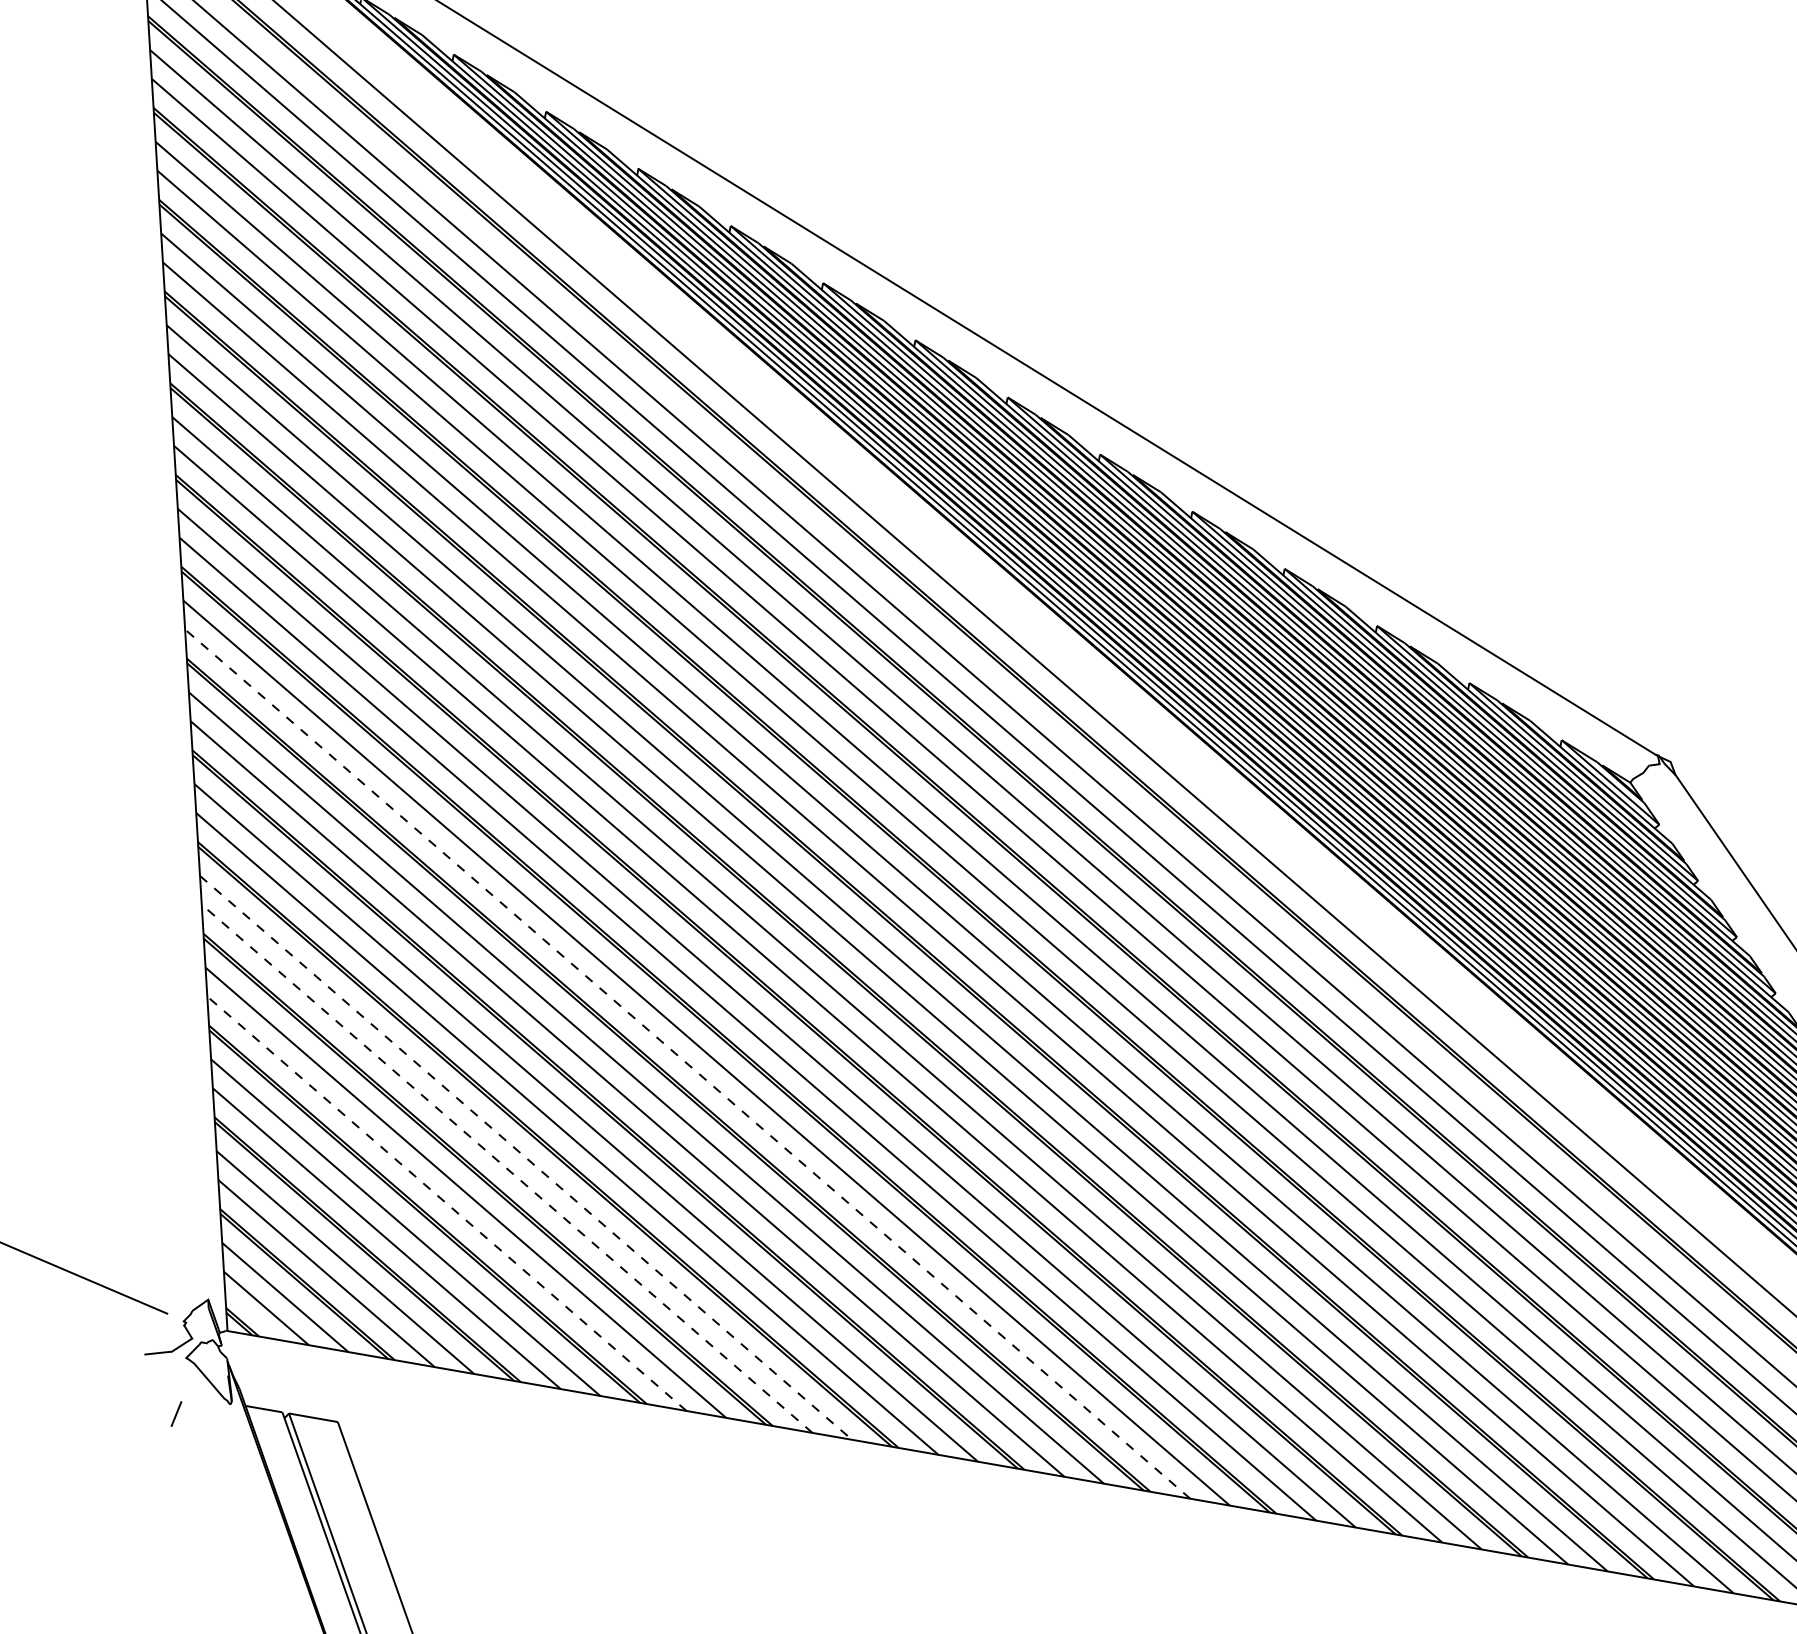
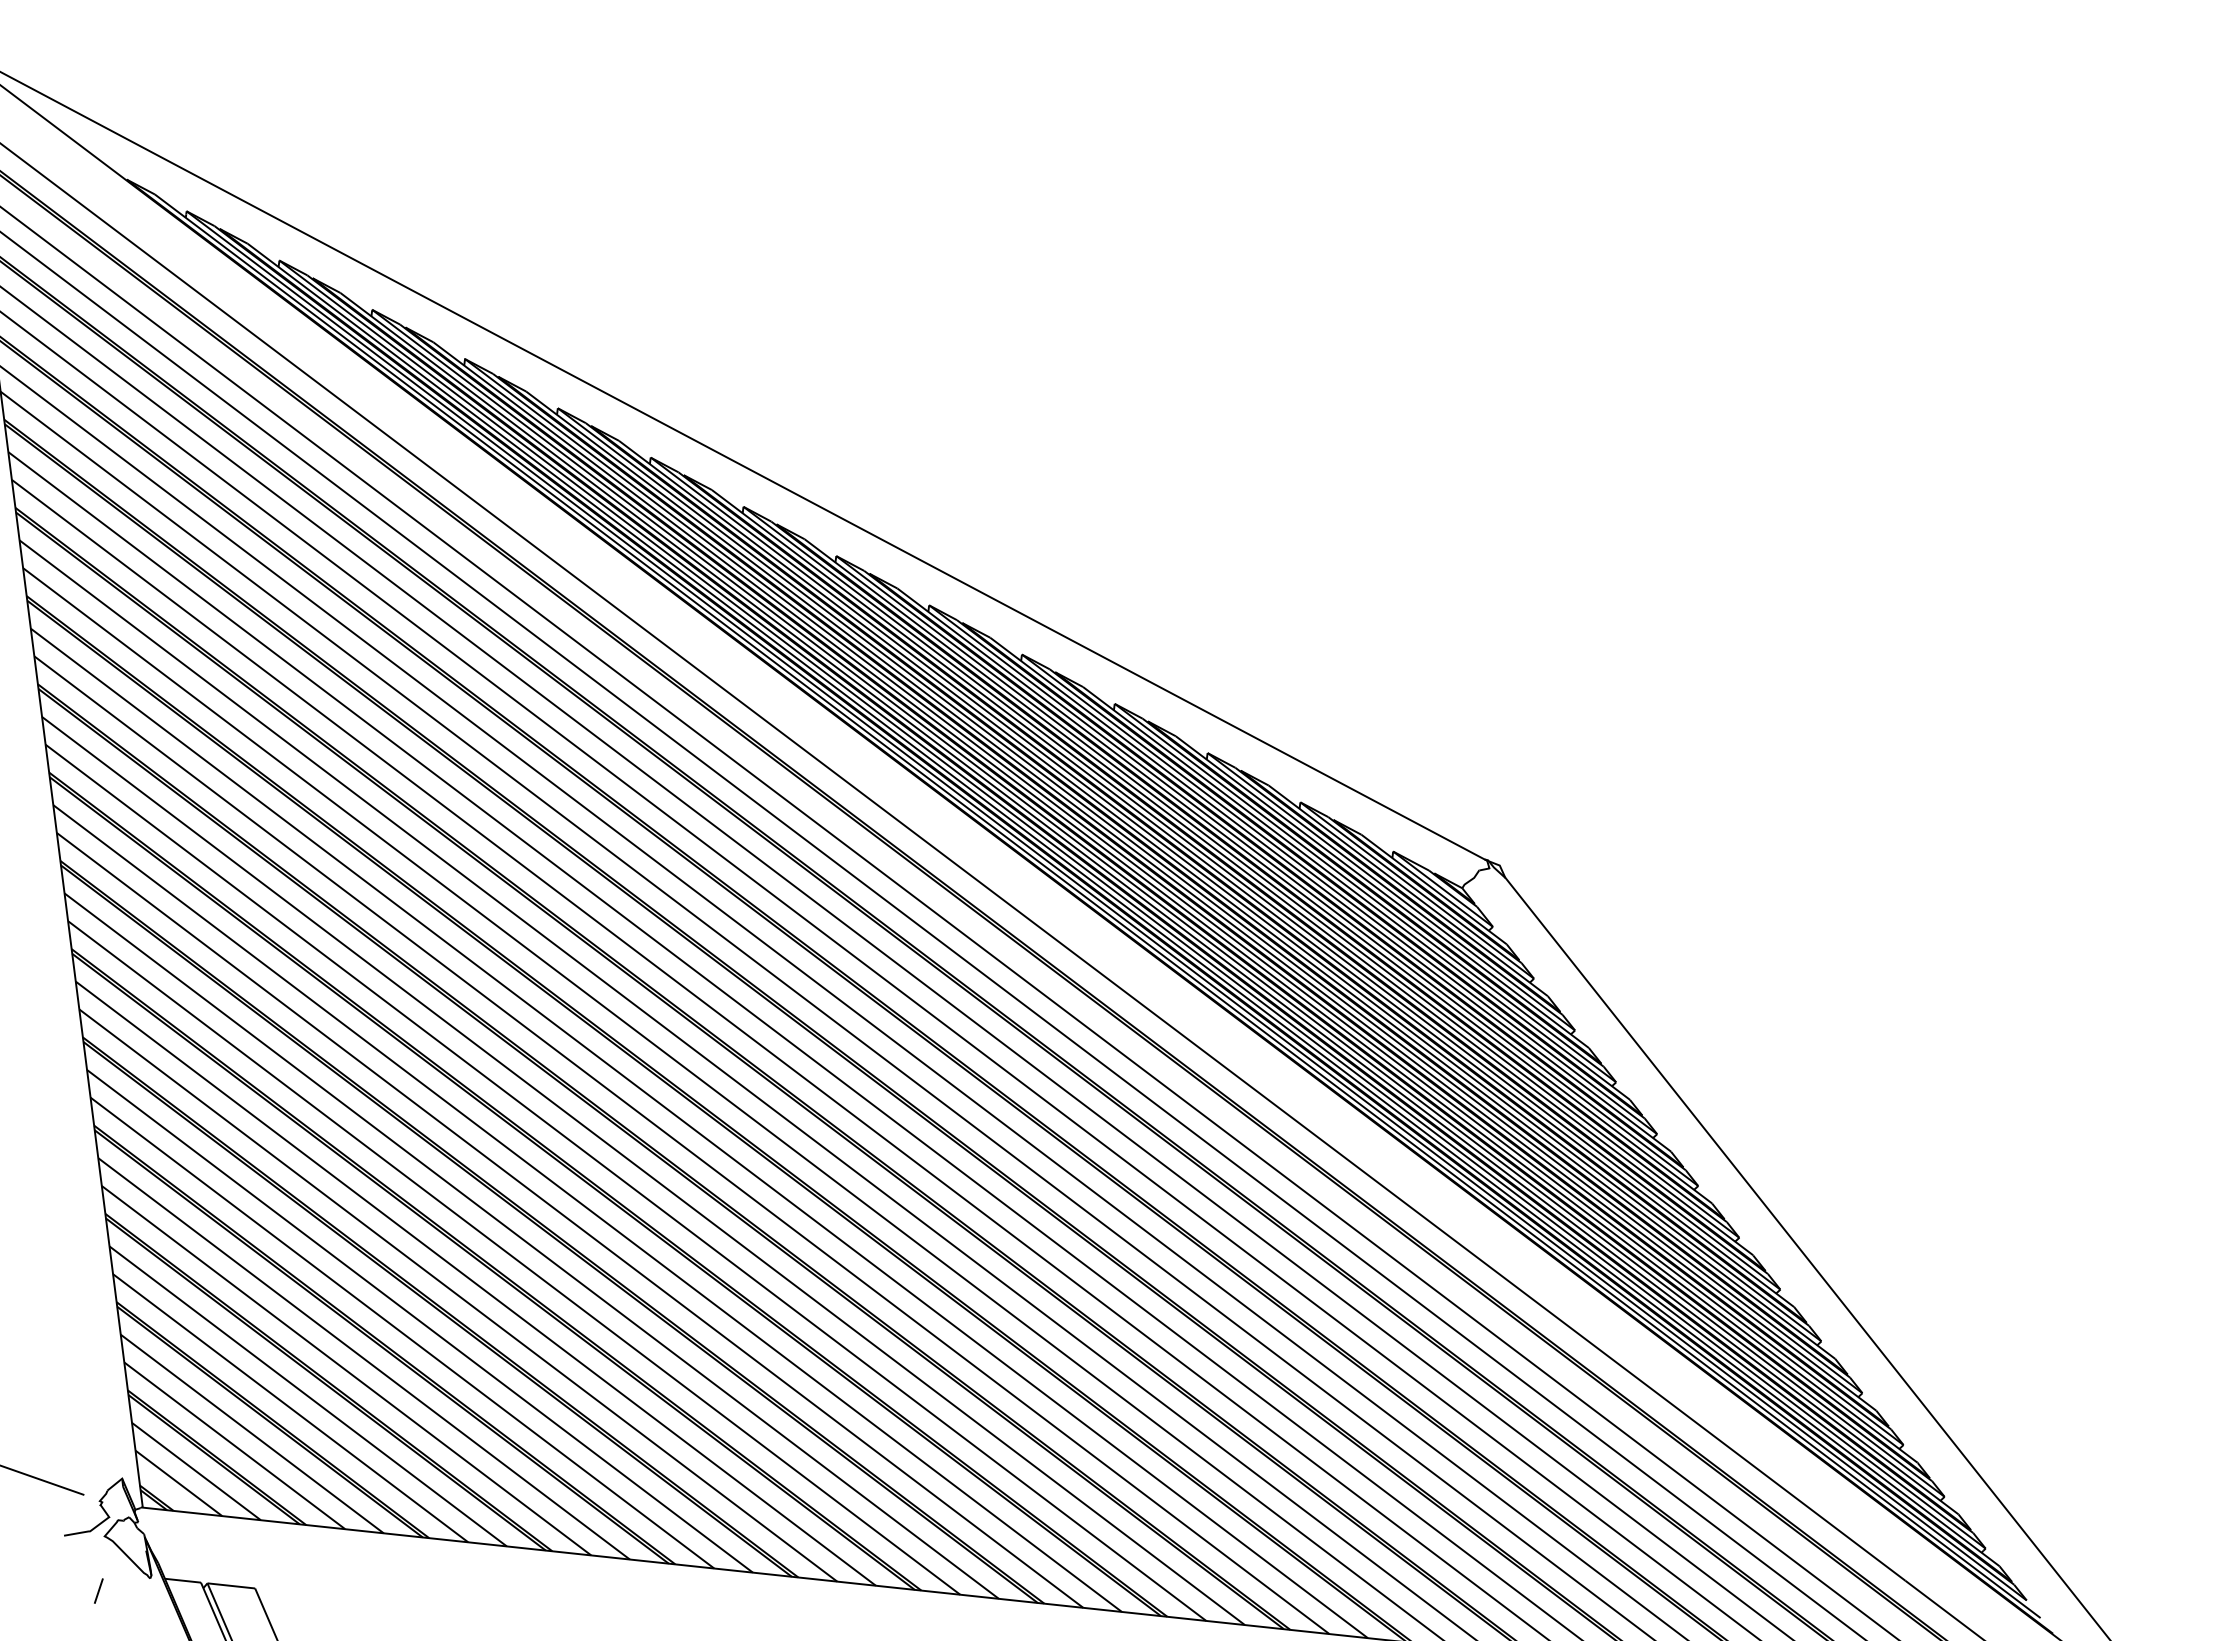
line: (687, 1064) -> (569, 1220), dashed -> solid
line: (526, 1158) -> (420, 1321), dashed -> solid
line: (507, 1169) -> (402, 1333), dashed -> solid
line: (446, 1203) -> (346, 1370), dashed -> solid

